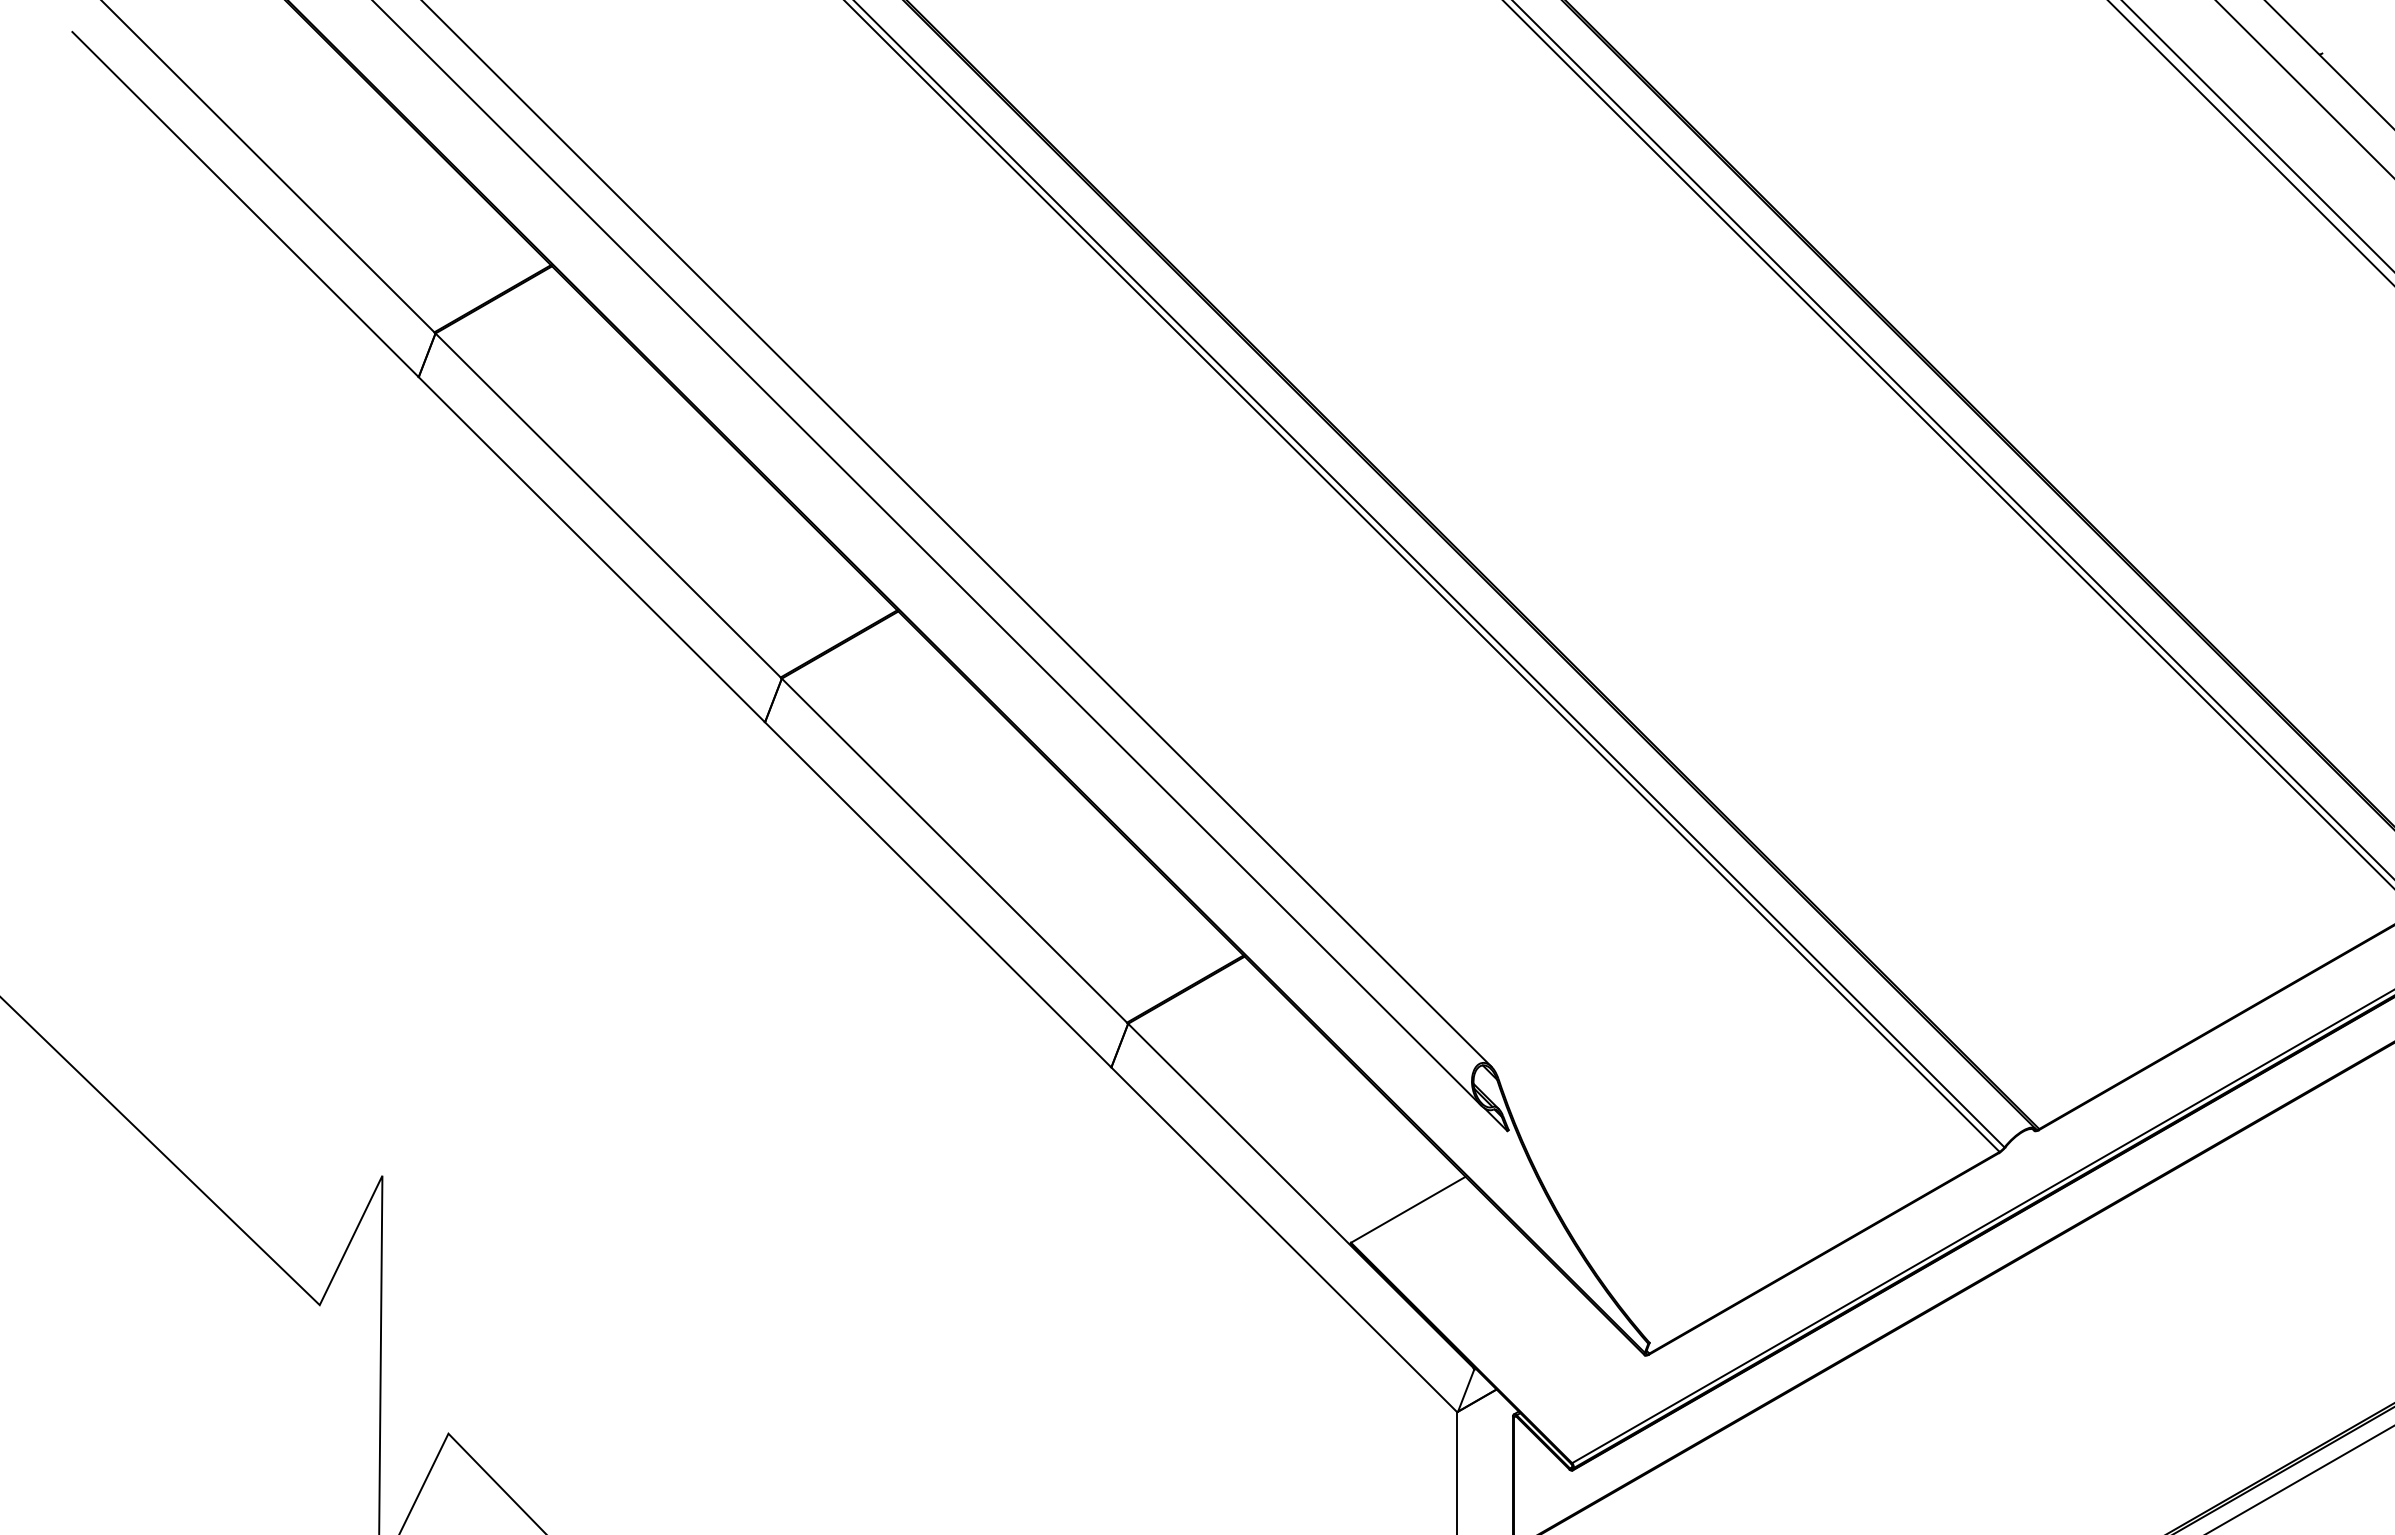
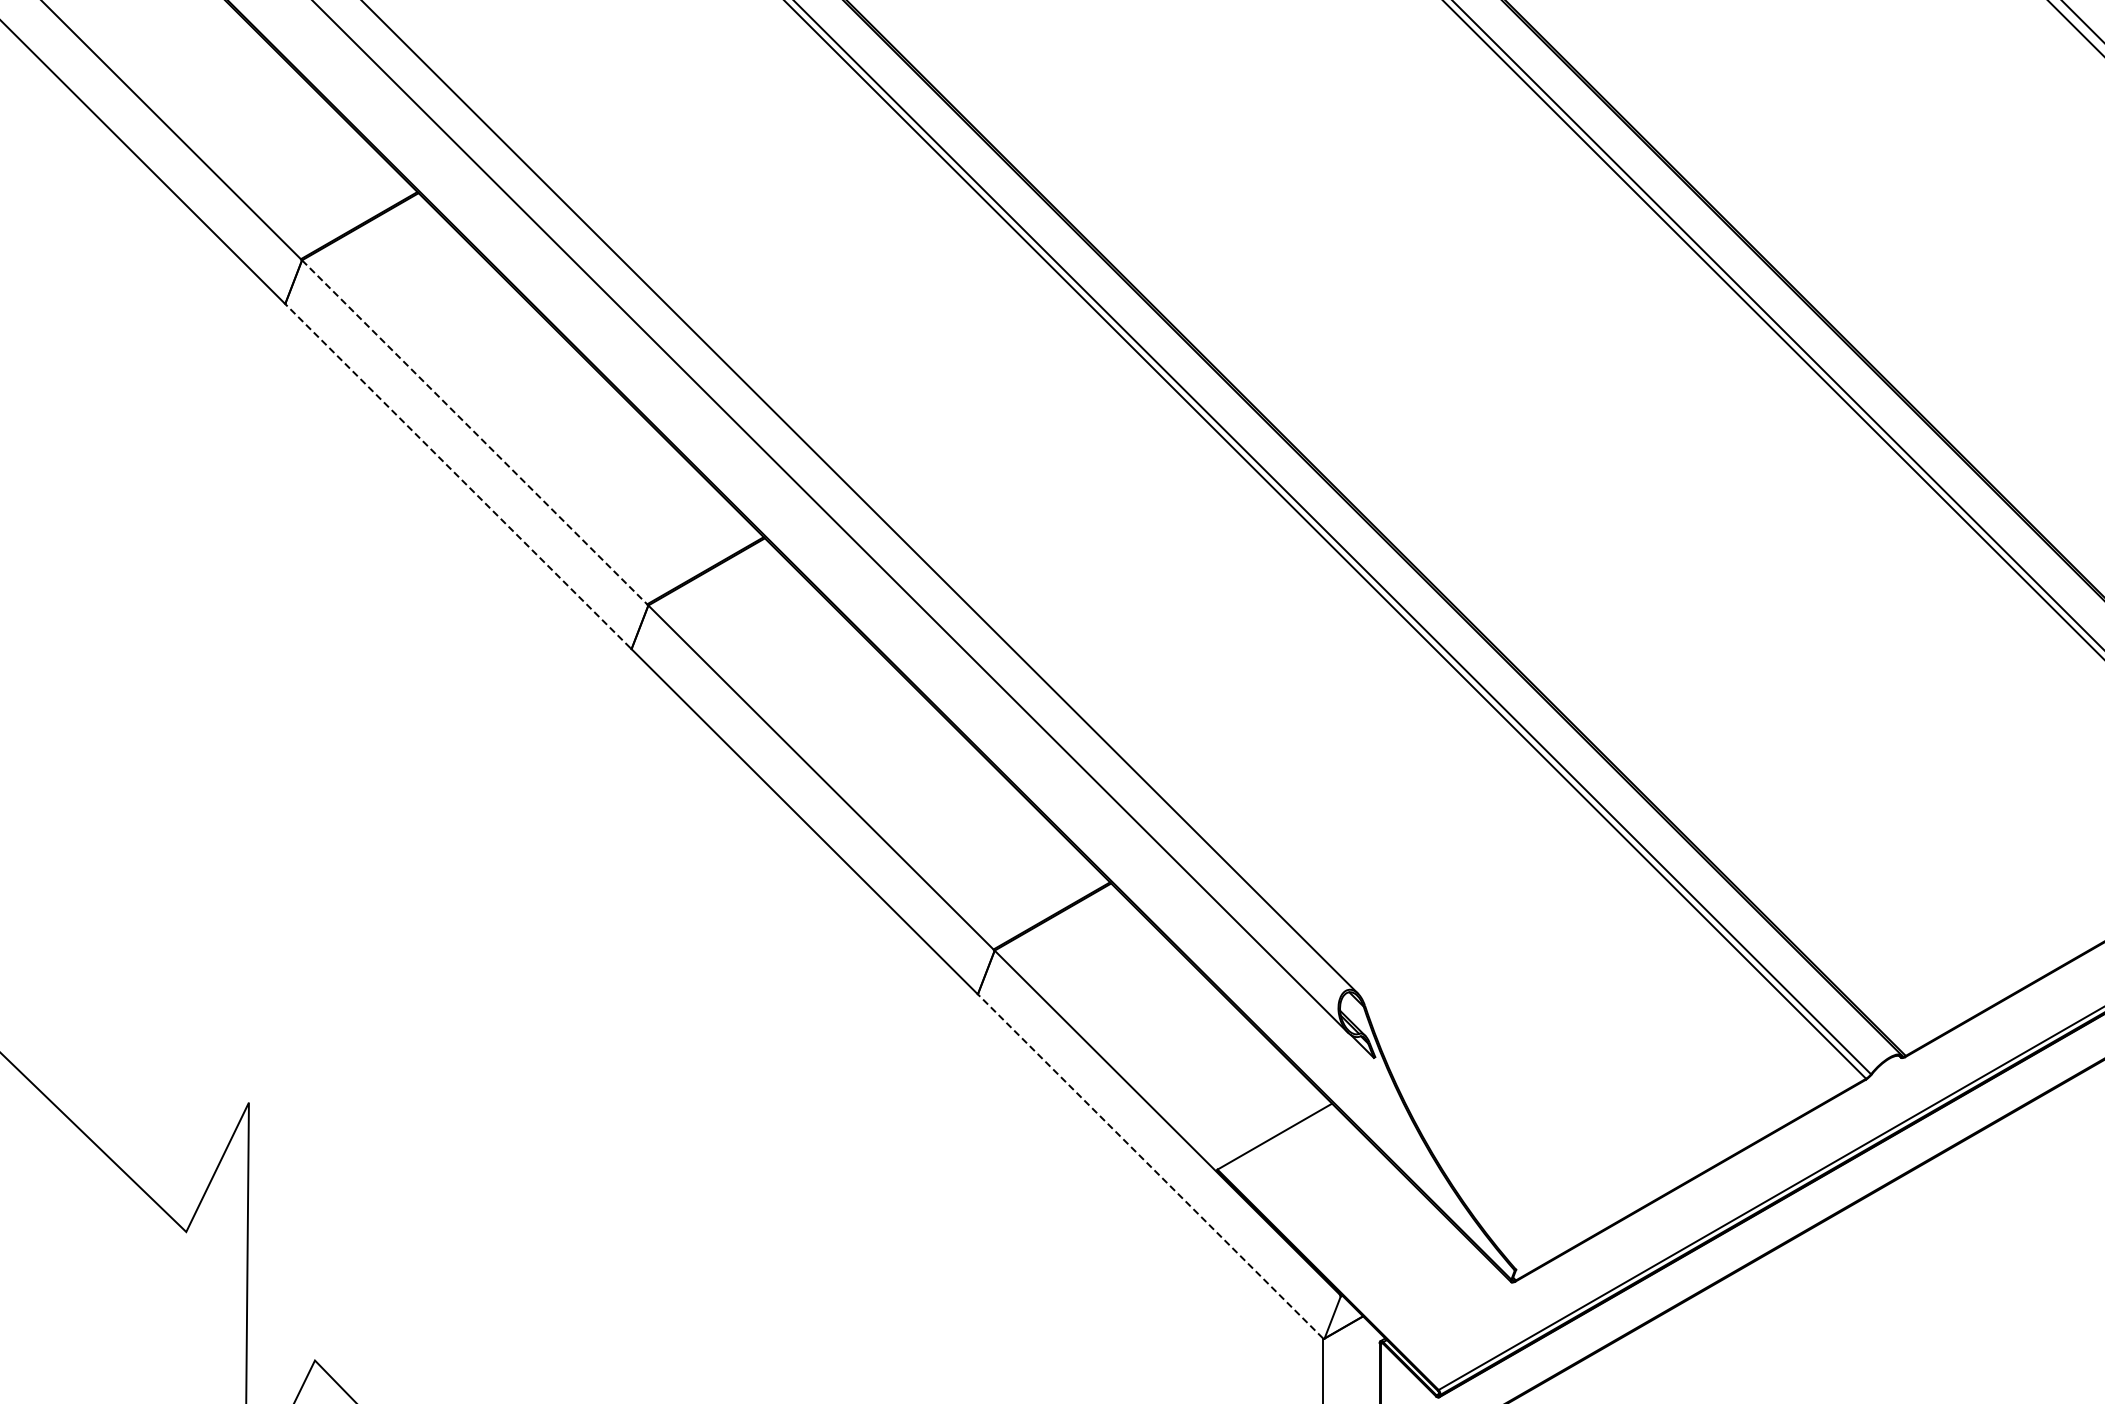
line: (608, 505) -> (475, 432), solid -> dashed
line: (591, 549) -> (458, 476), solid -> dashed
line: (1283, 1239) -> (1150, 1166), solid -> dashed

